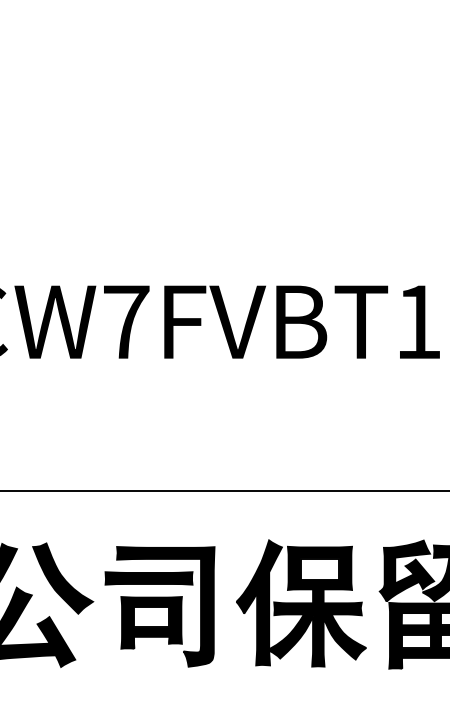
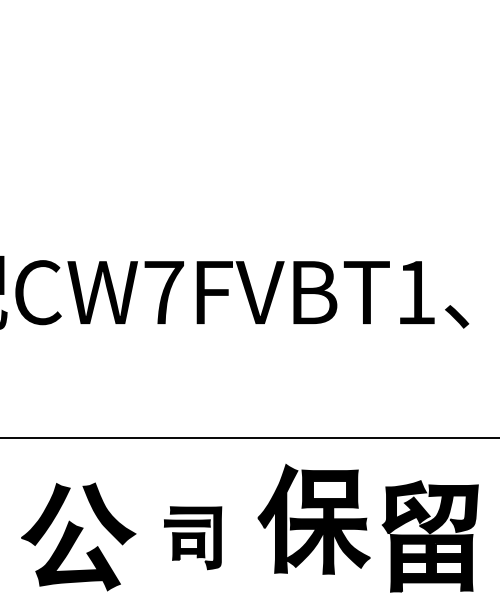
part: (300, 602) -> (313, 518), moved
part: (159, 605) -> (192, 537), size x0.6

